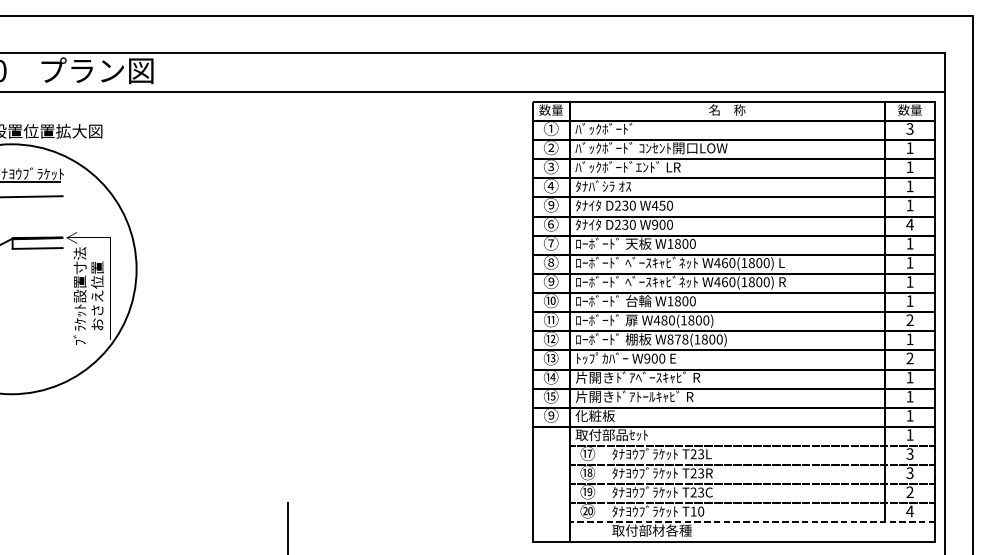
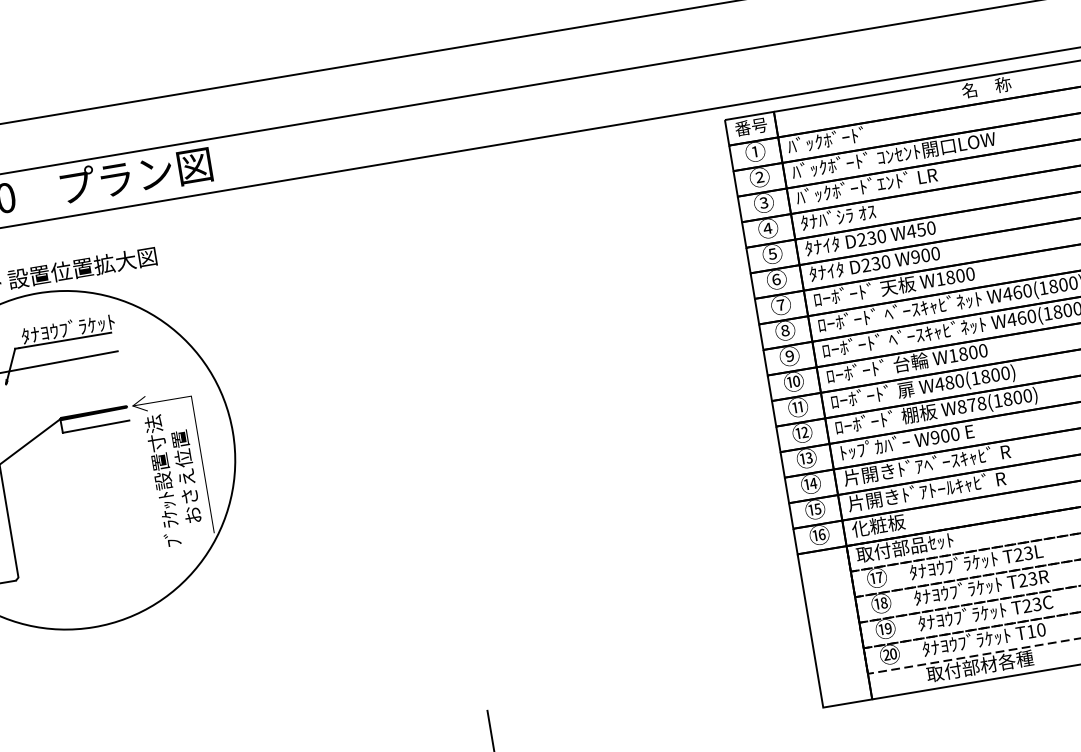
text: (550, 109) -> (750, 126), 数量 -> 番号
text: (551, 205) -> (772, 254), ⑨ -> ⑤
text: (550, 415) -> (818, 535), ⑨ -> ⑯

